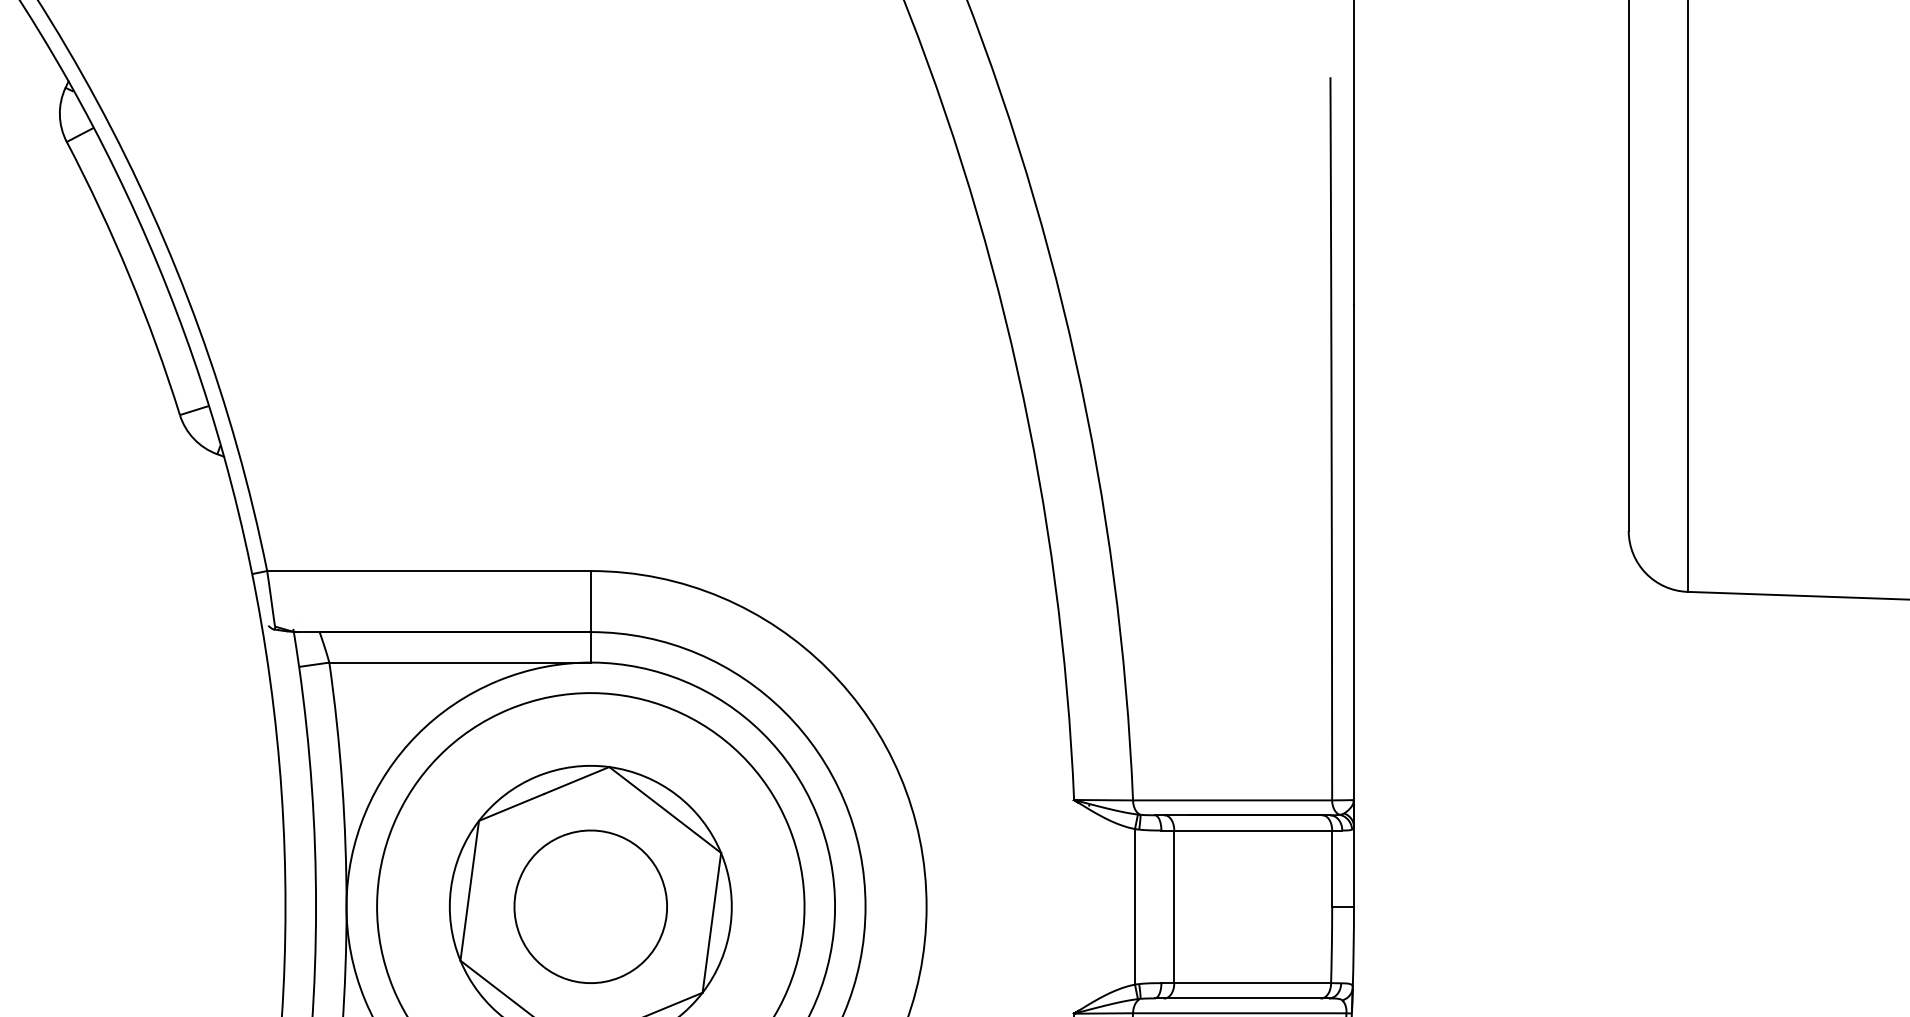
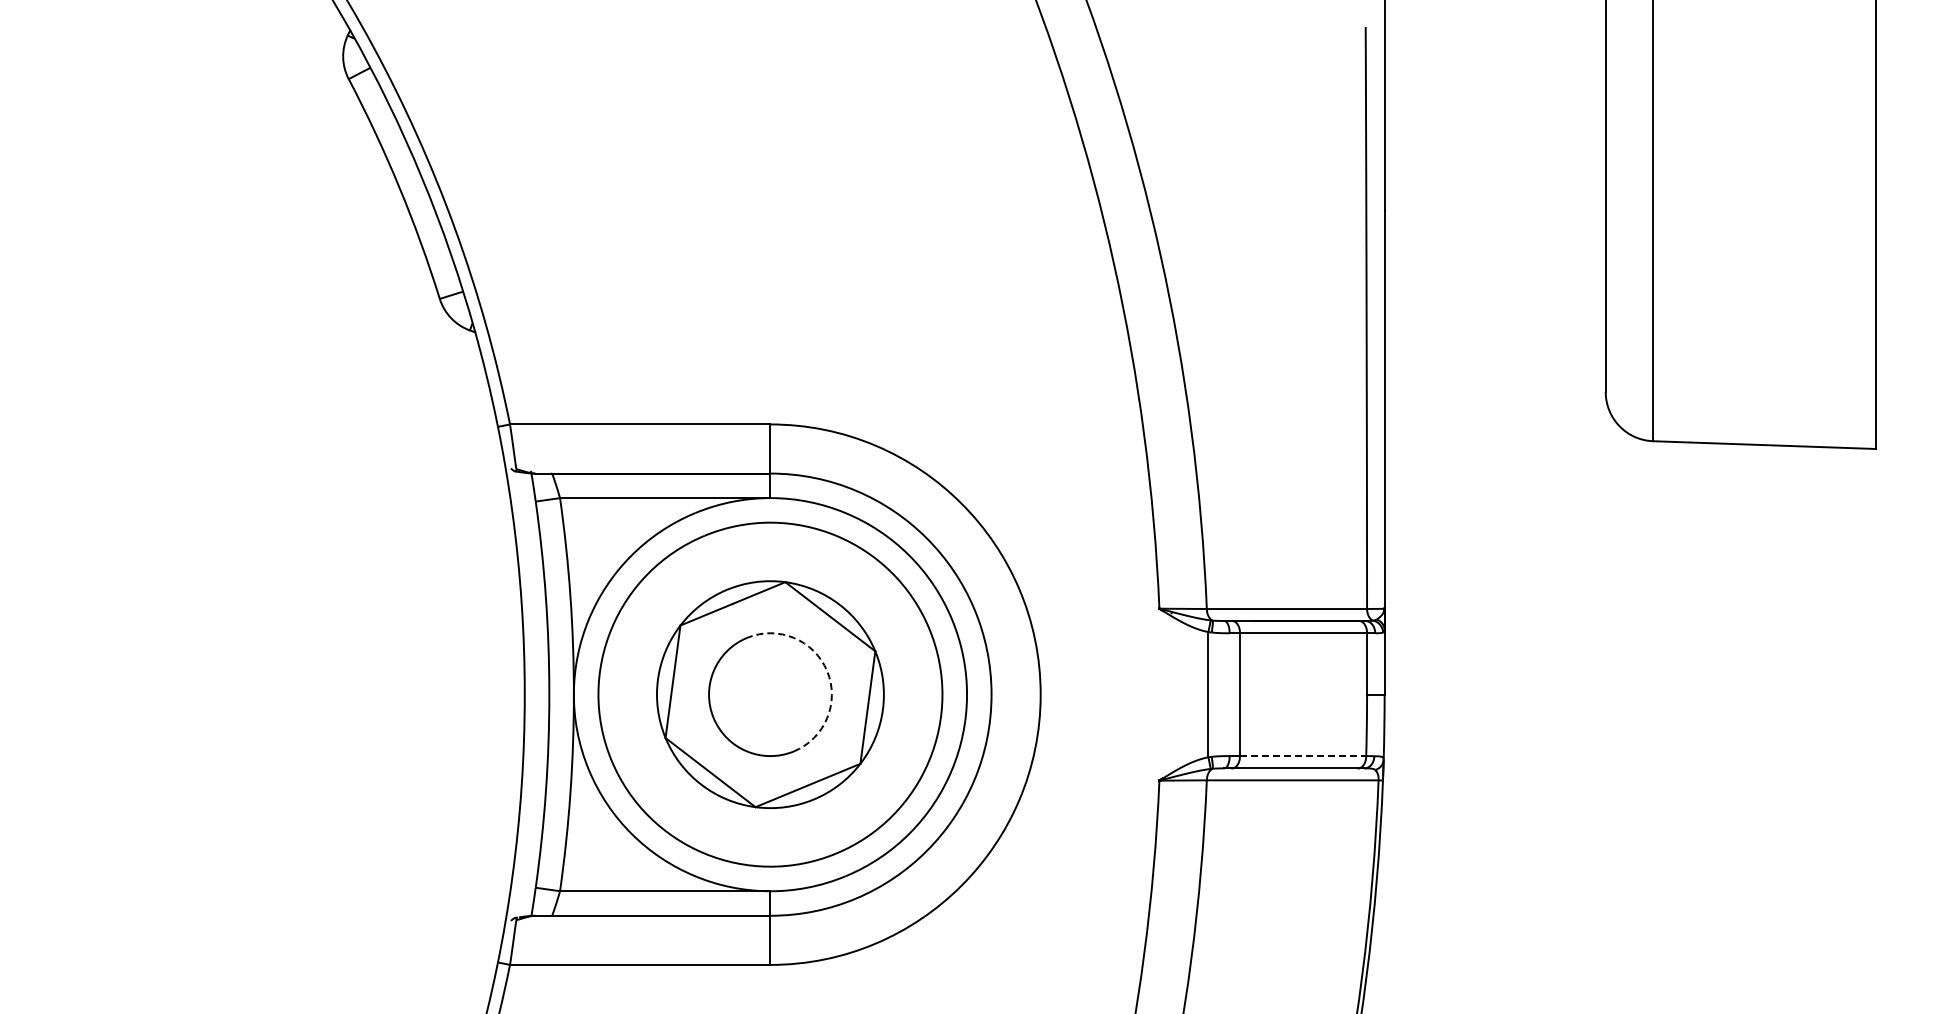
arc: (661, 878) -> (827, 671), solid -> dashed
line: (1253, 983) -> (1303, 756), solid -> dashed

